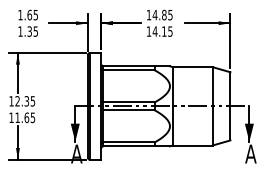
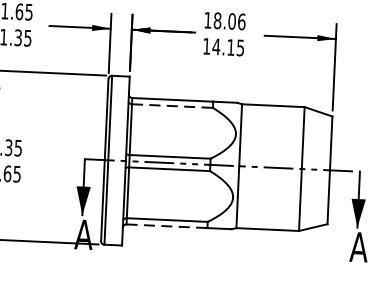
text: (162, 14) -> (229, 20), 14.85 -> 18.06
line: (129, 70) -> (173, 106), solid -> dashed
line: (129, 146) -> (167, 226), solid -> dashed

